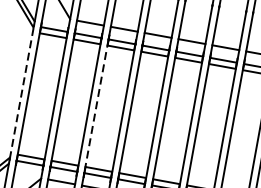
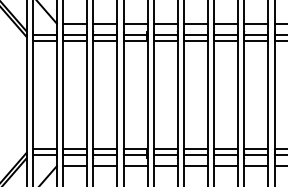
line: (21, 92) -> (26, 94), dashed -> solid
line: (96, 106) -> (93, 95), dashed -> solid

